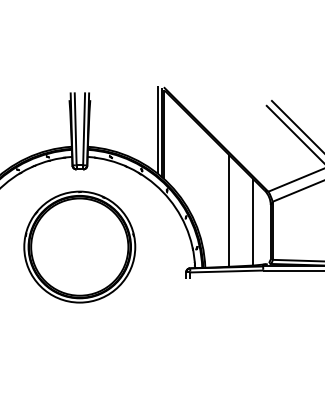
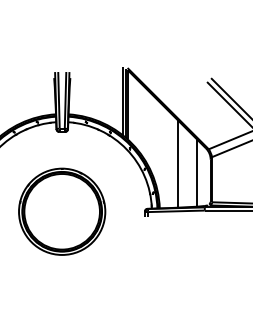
part: (79, 246) -> (61, 211), moved

